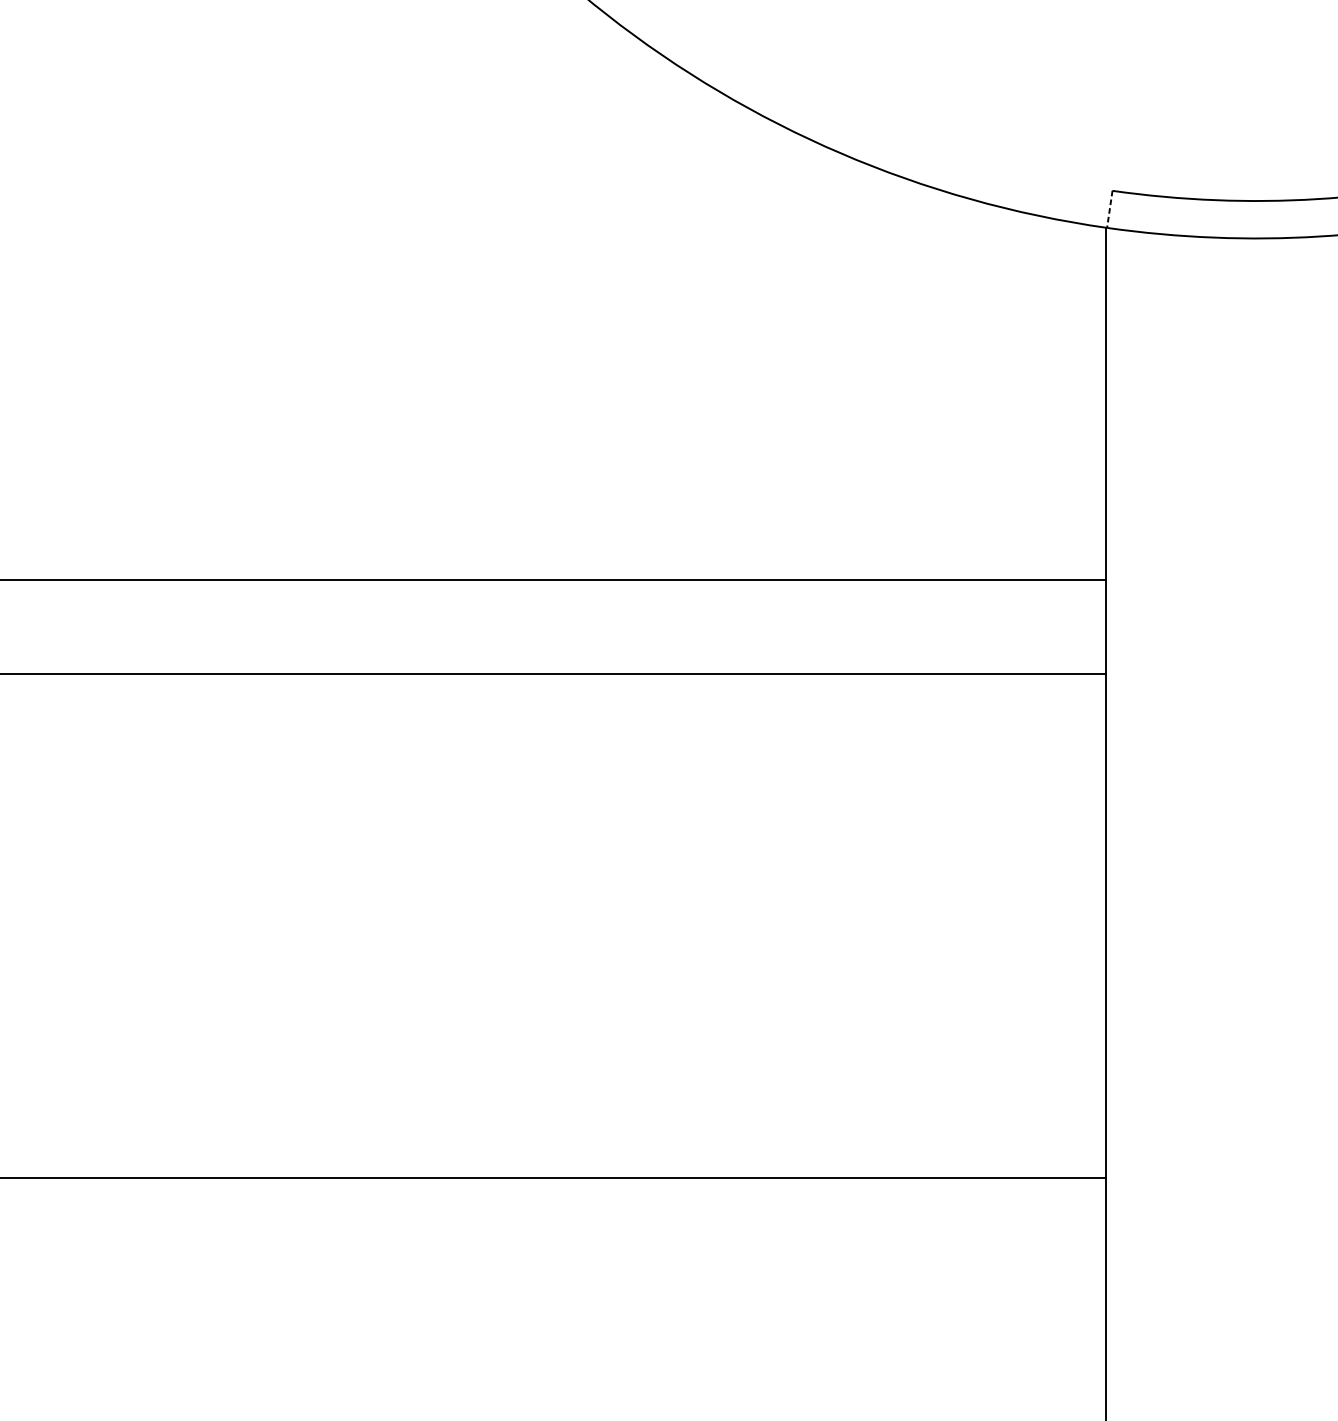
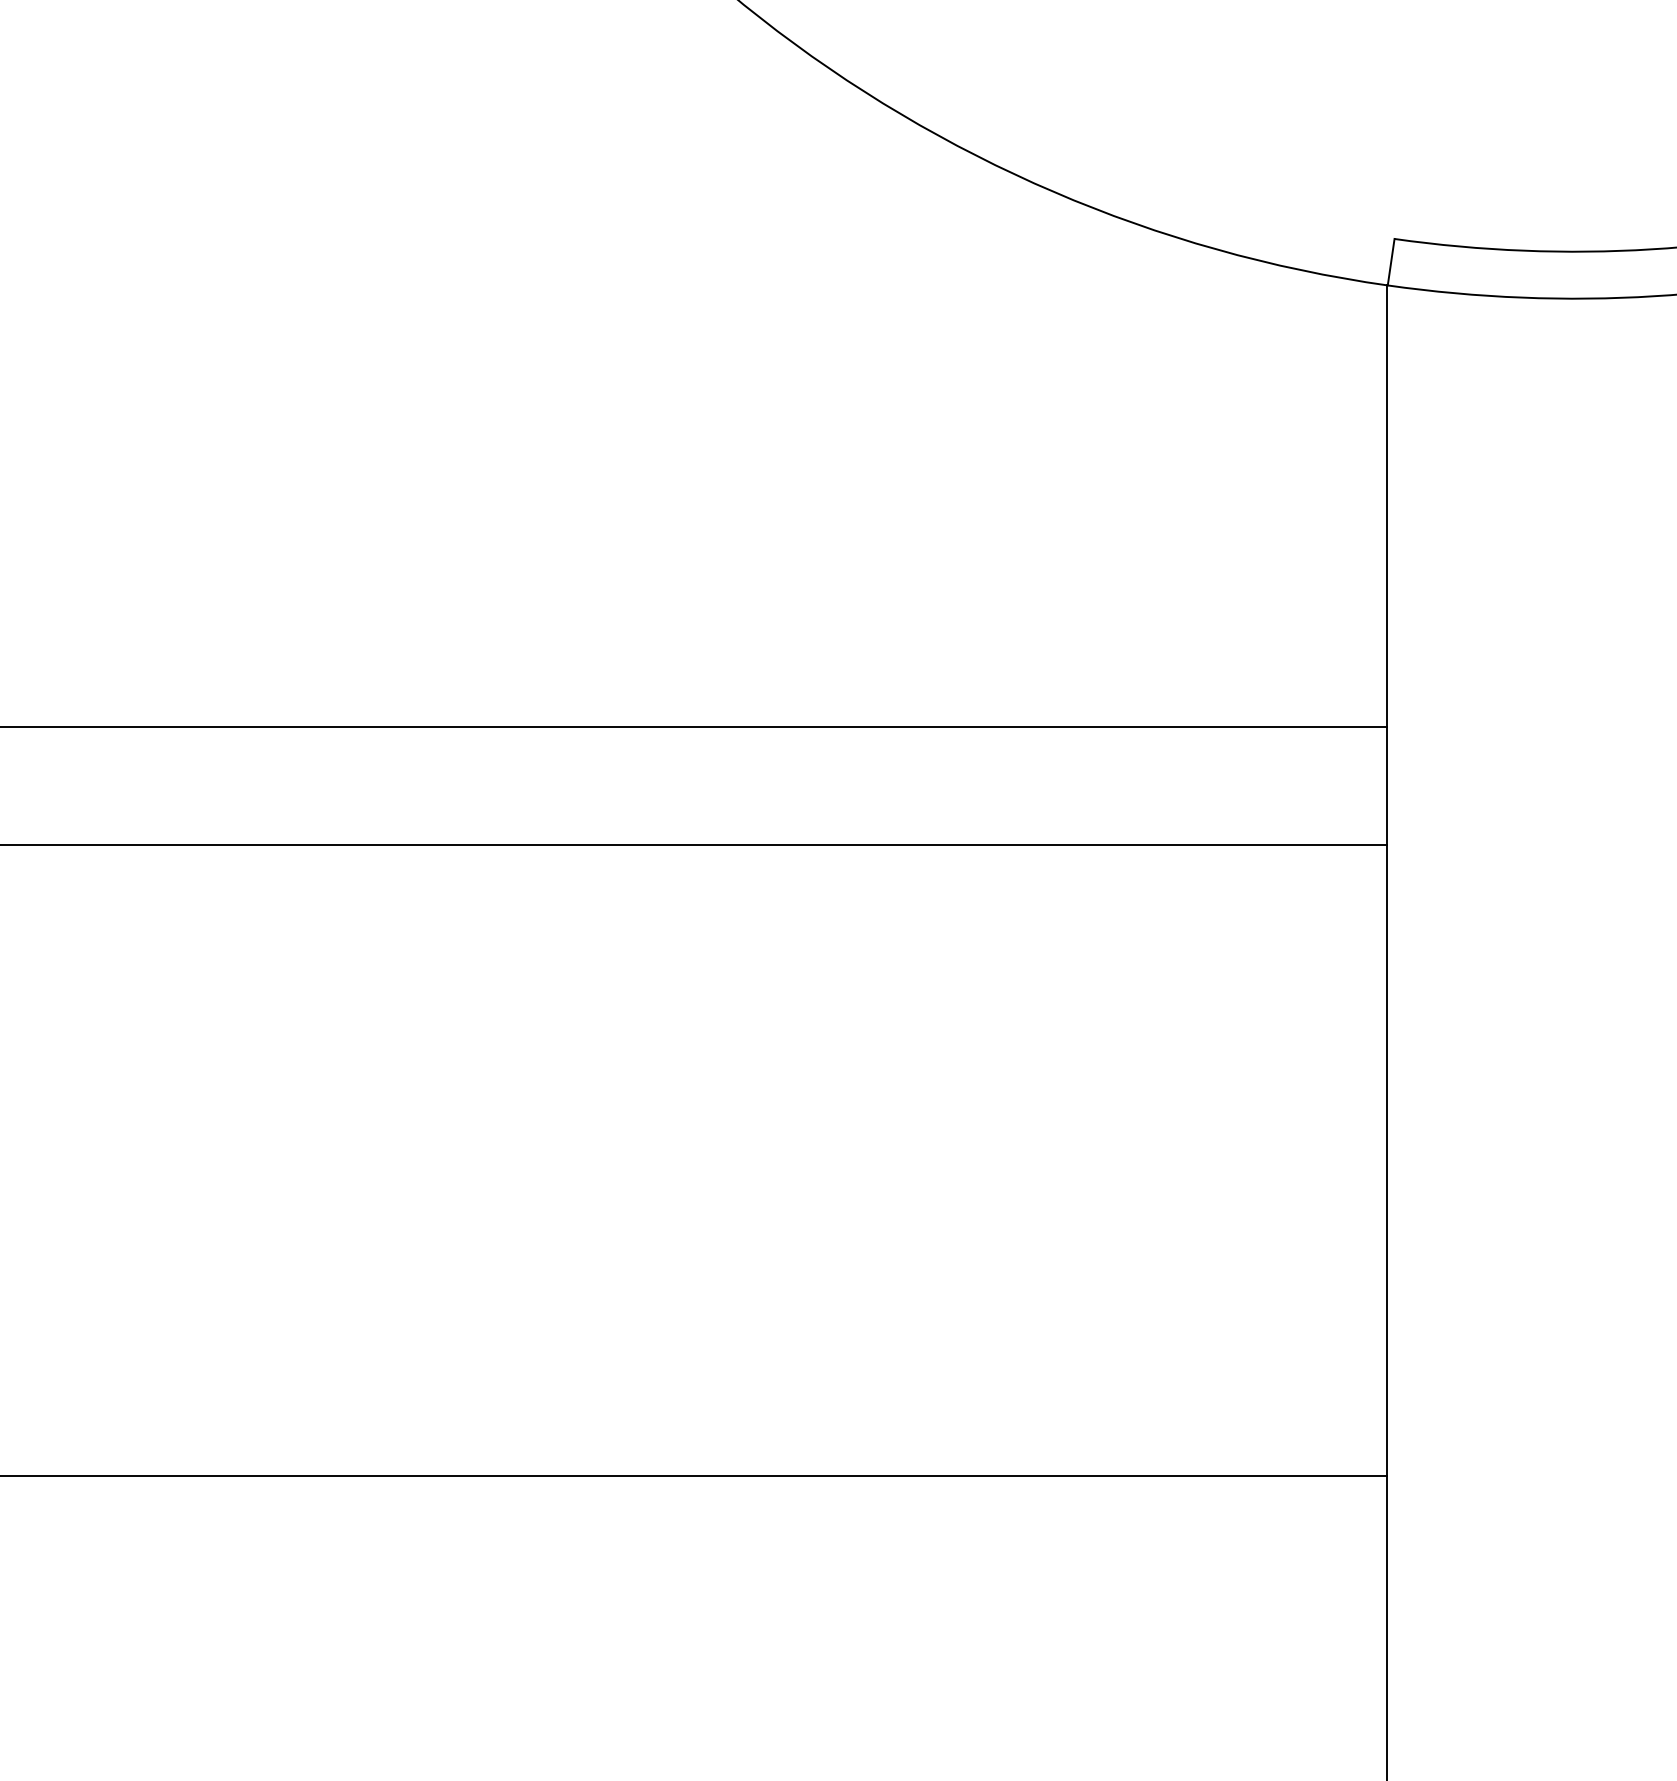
line: (1110, 209) -> (1391, 262), dashed -> solid

